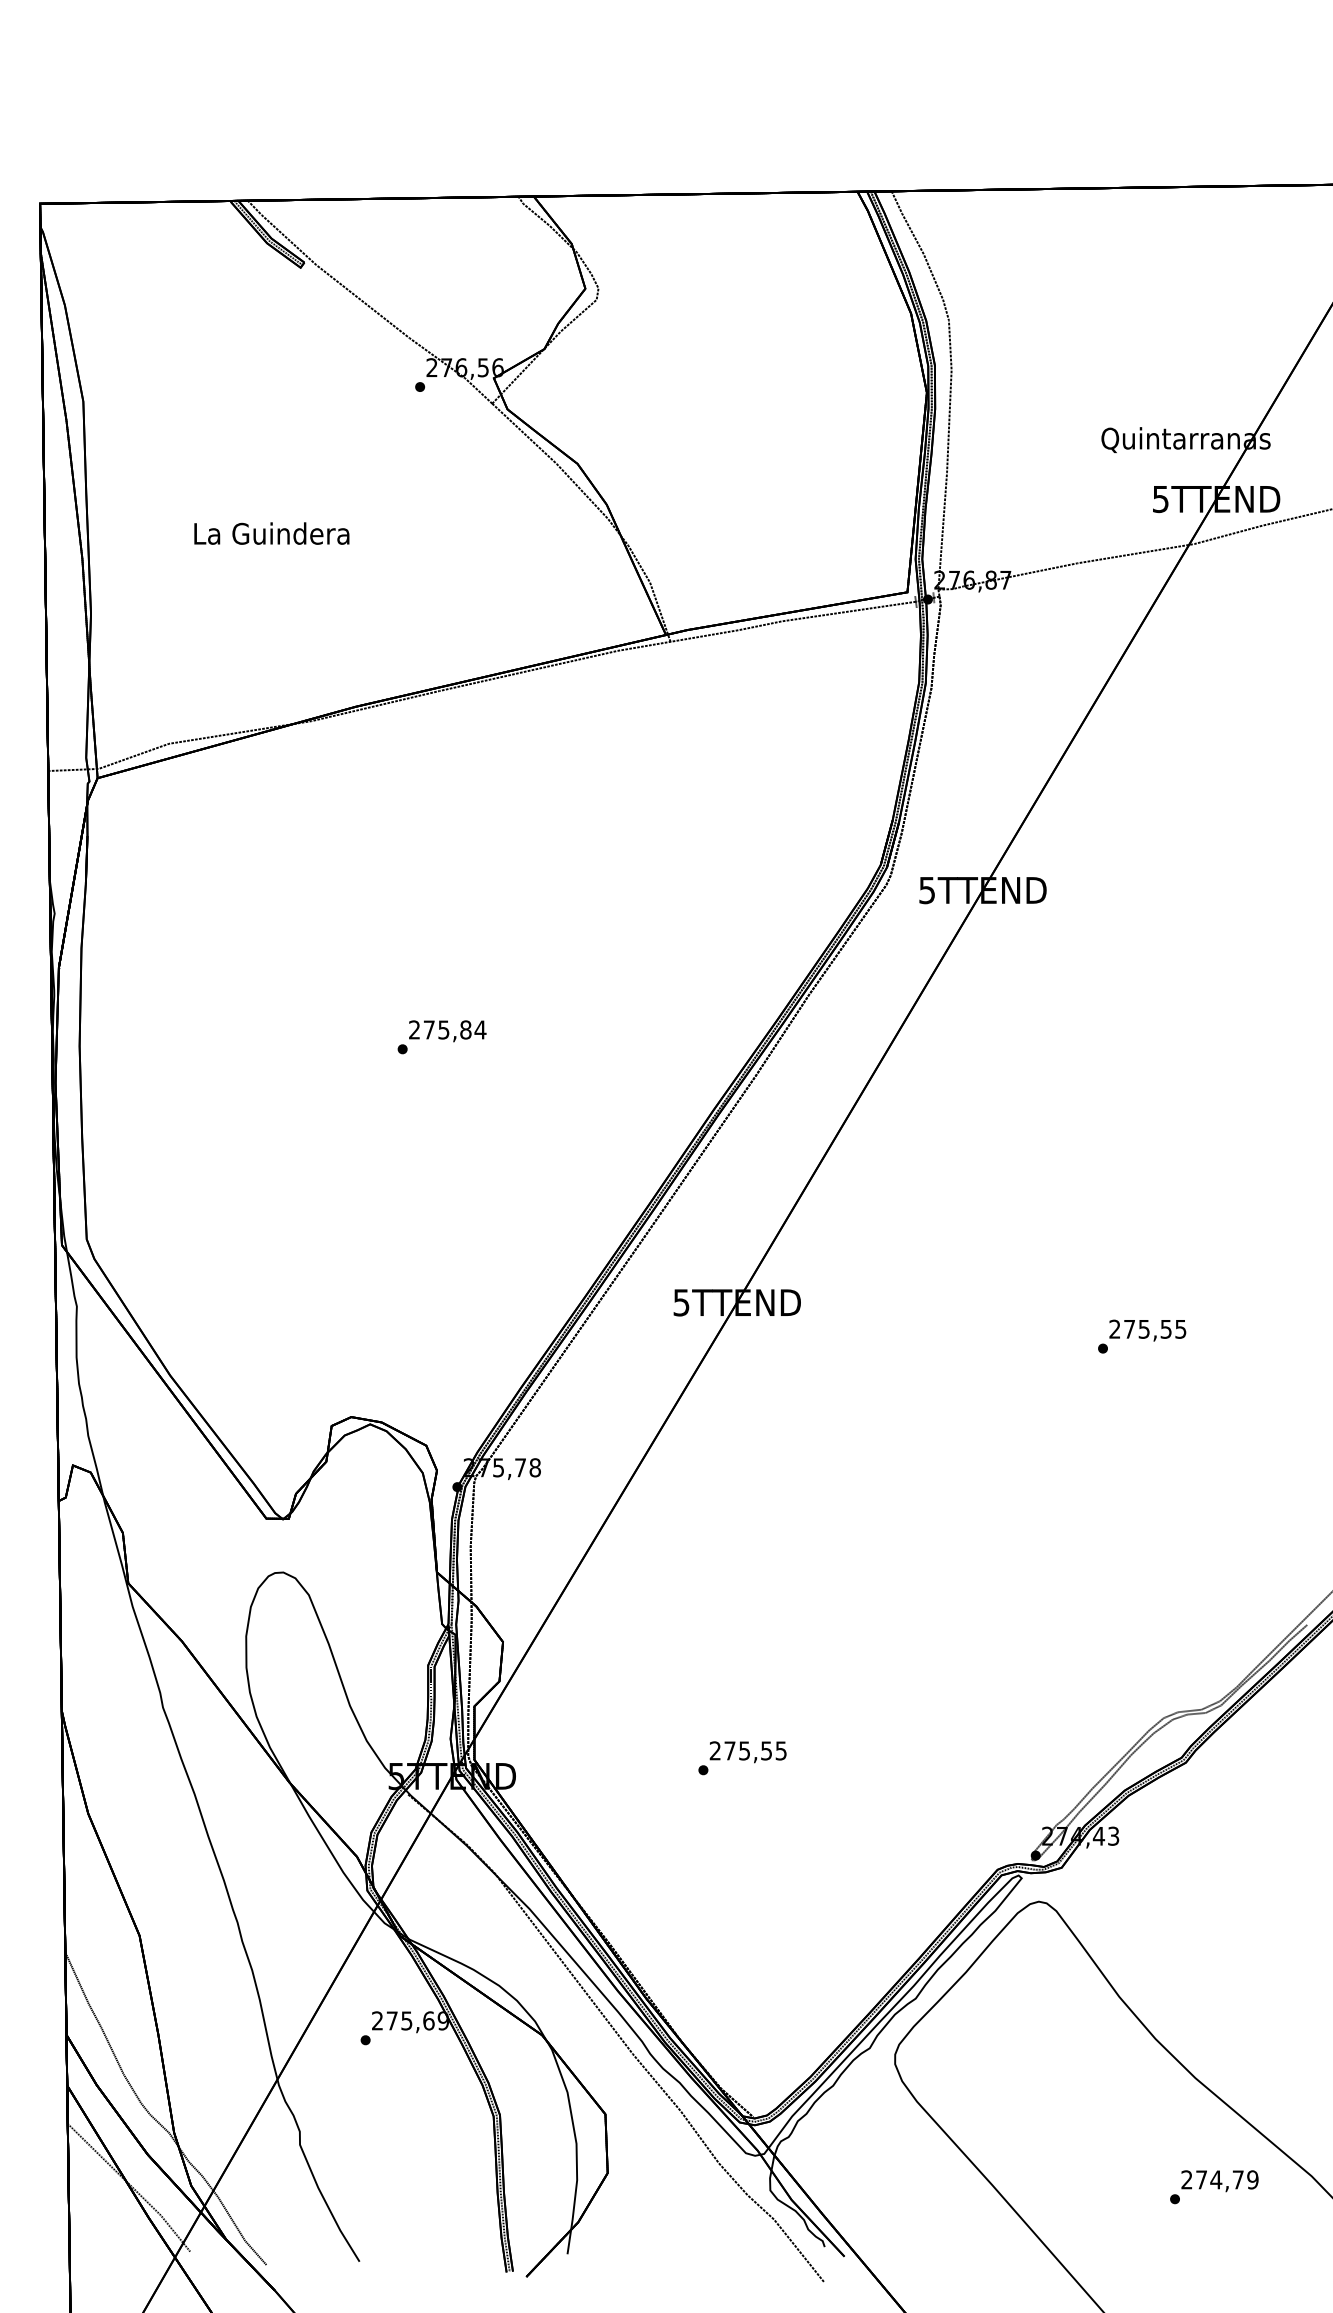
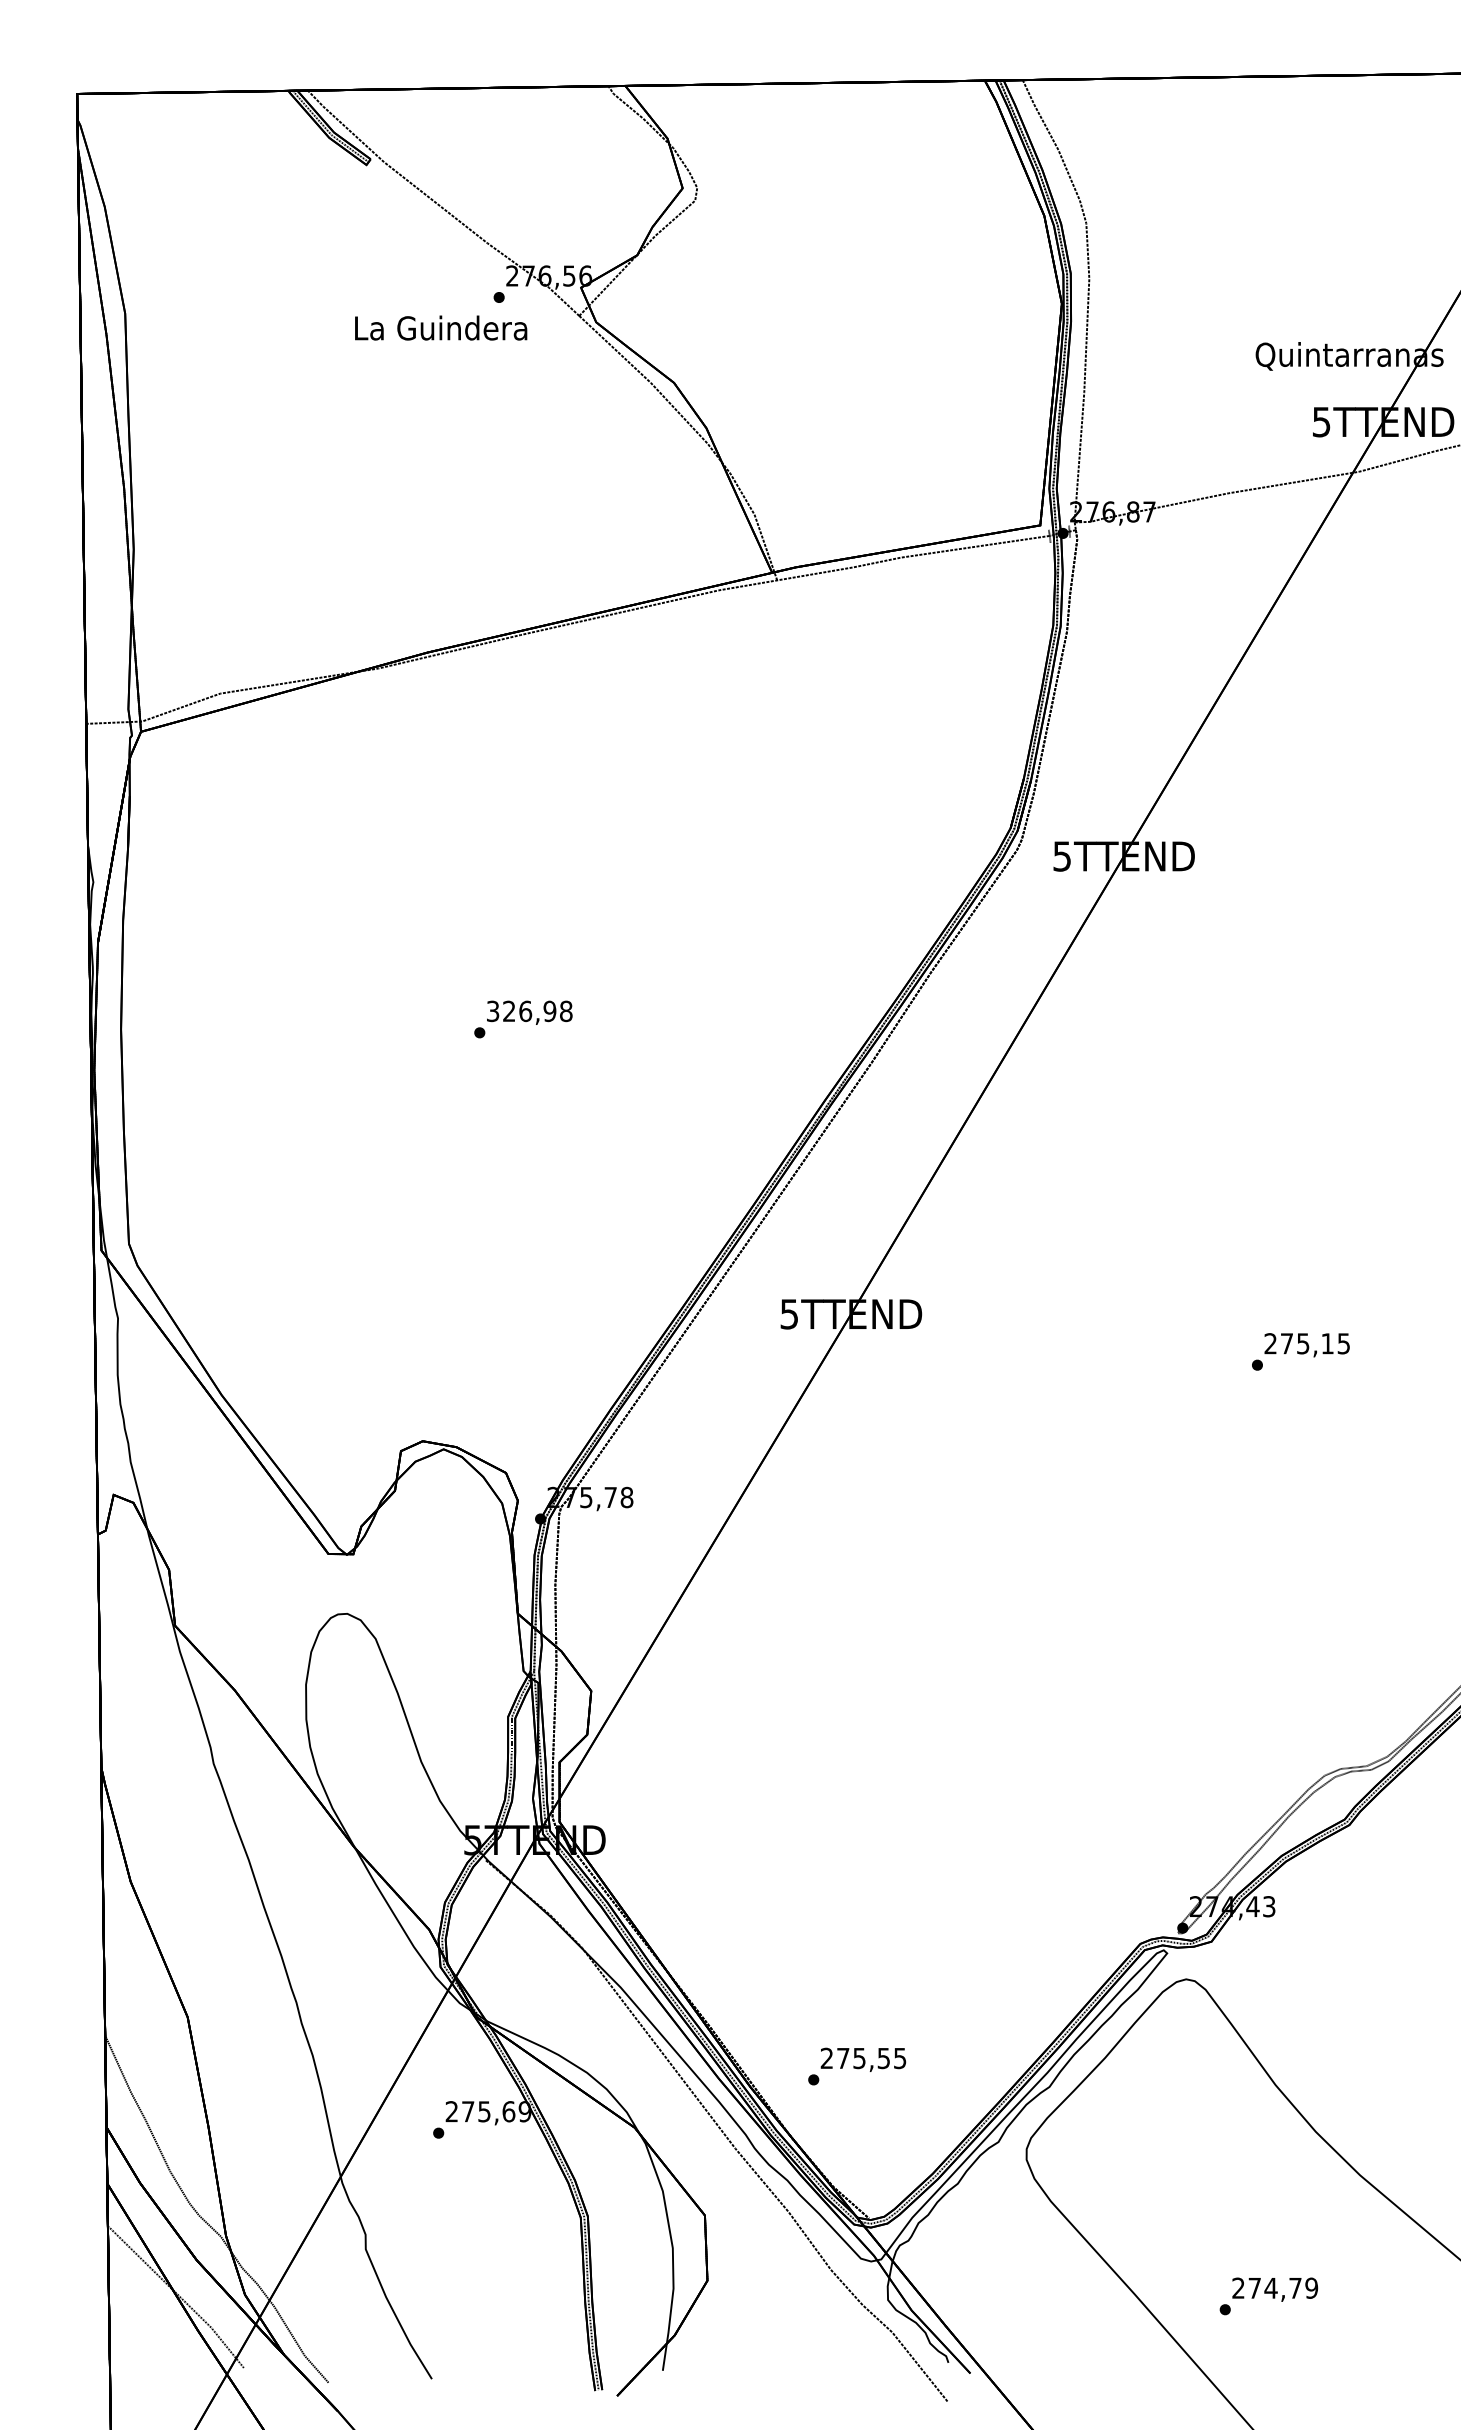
text: (271, 533) -> (440, 327), moved
text: (447, 1029) -> (529, 1010), 275,84 -> 326,98
text: (1165, 1329) -> (1326, 1343), 275,55 -> 275,15
text: (742, 1758) -> (857, 2066), moved
text: (1214, 2187) -> (1269, 2296), moved

